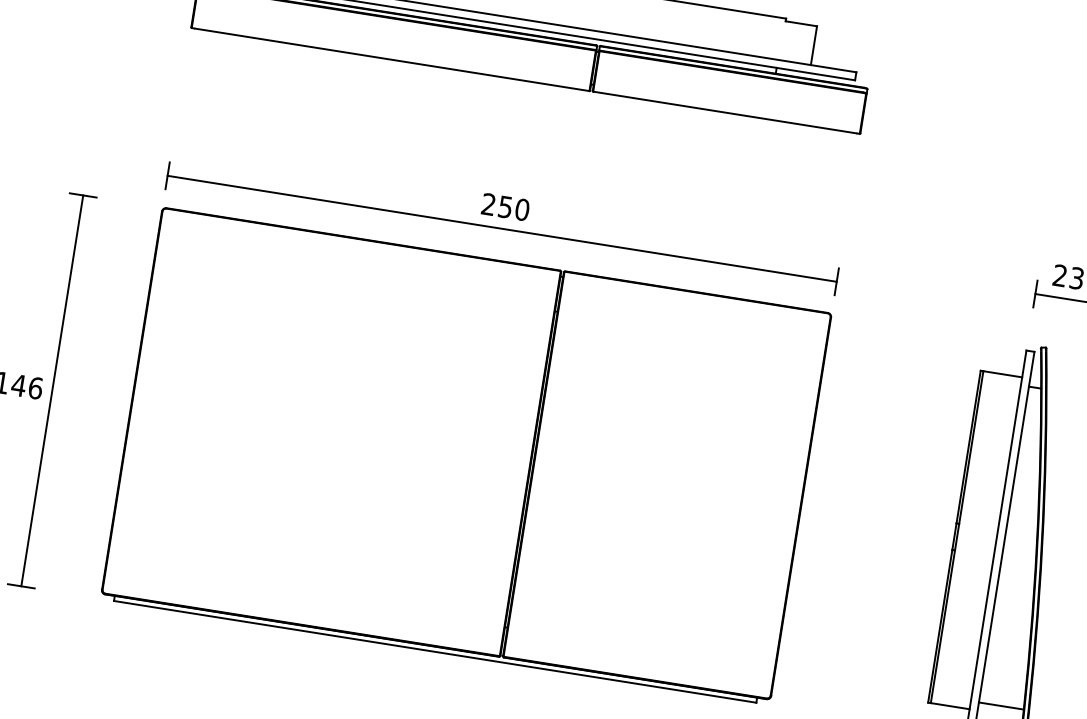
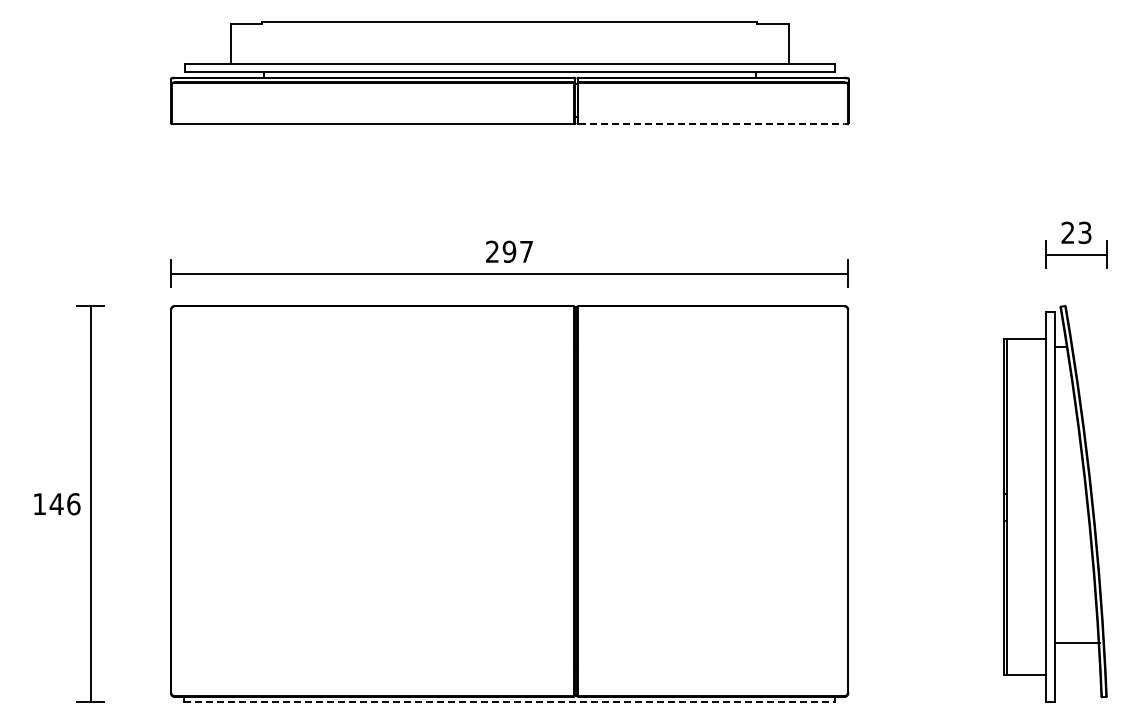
line: (724, 112) -> (711, 124), solid -> dashed
text: (513, 208) -> (517, 251), 250 -> 297
line: (436, 652) -> (510, 702), solid -> dashed
line: (1000, 706) -> (1076, 643), moved

